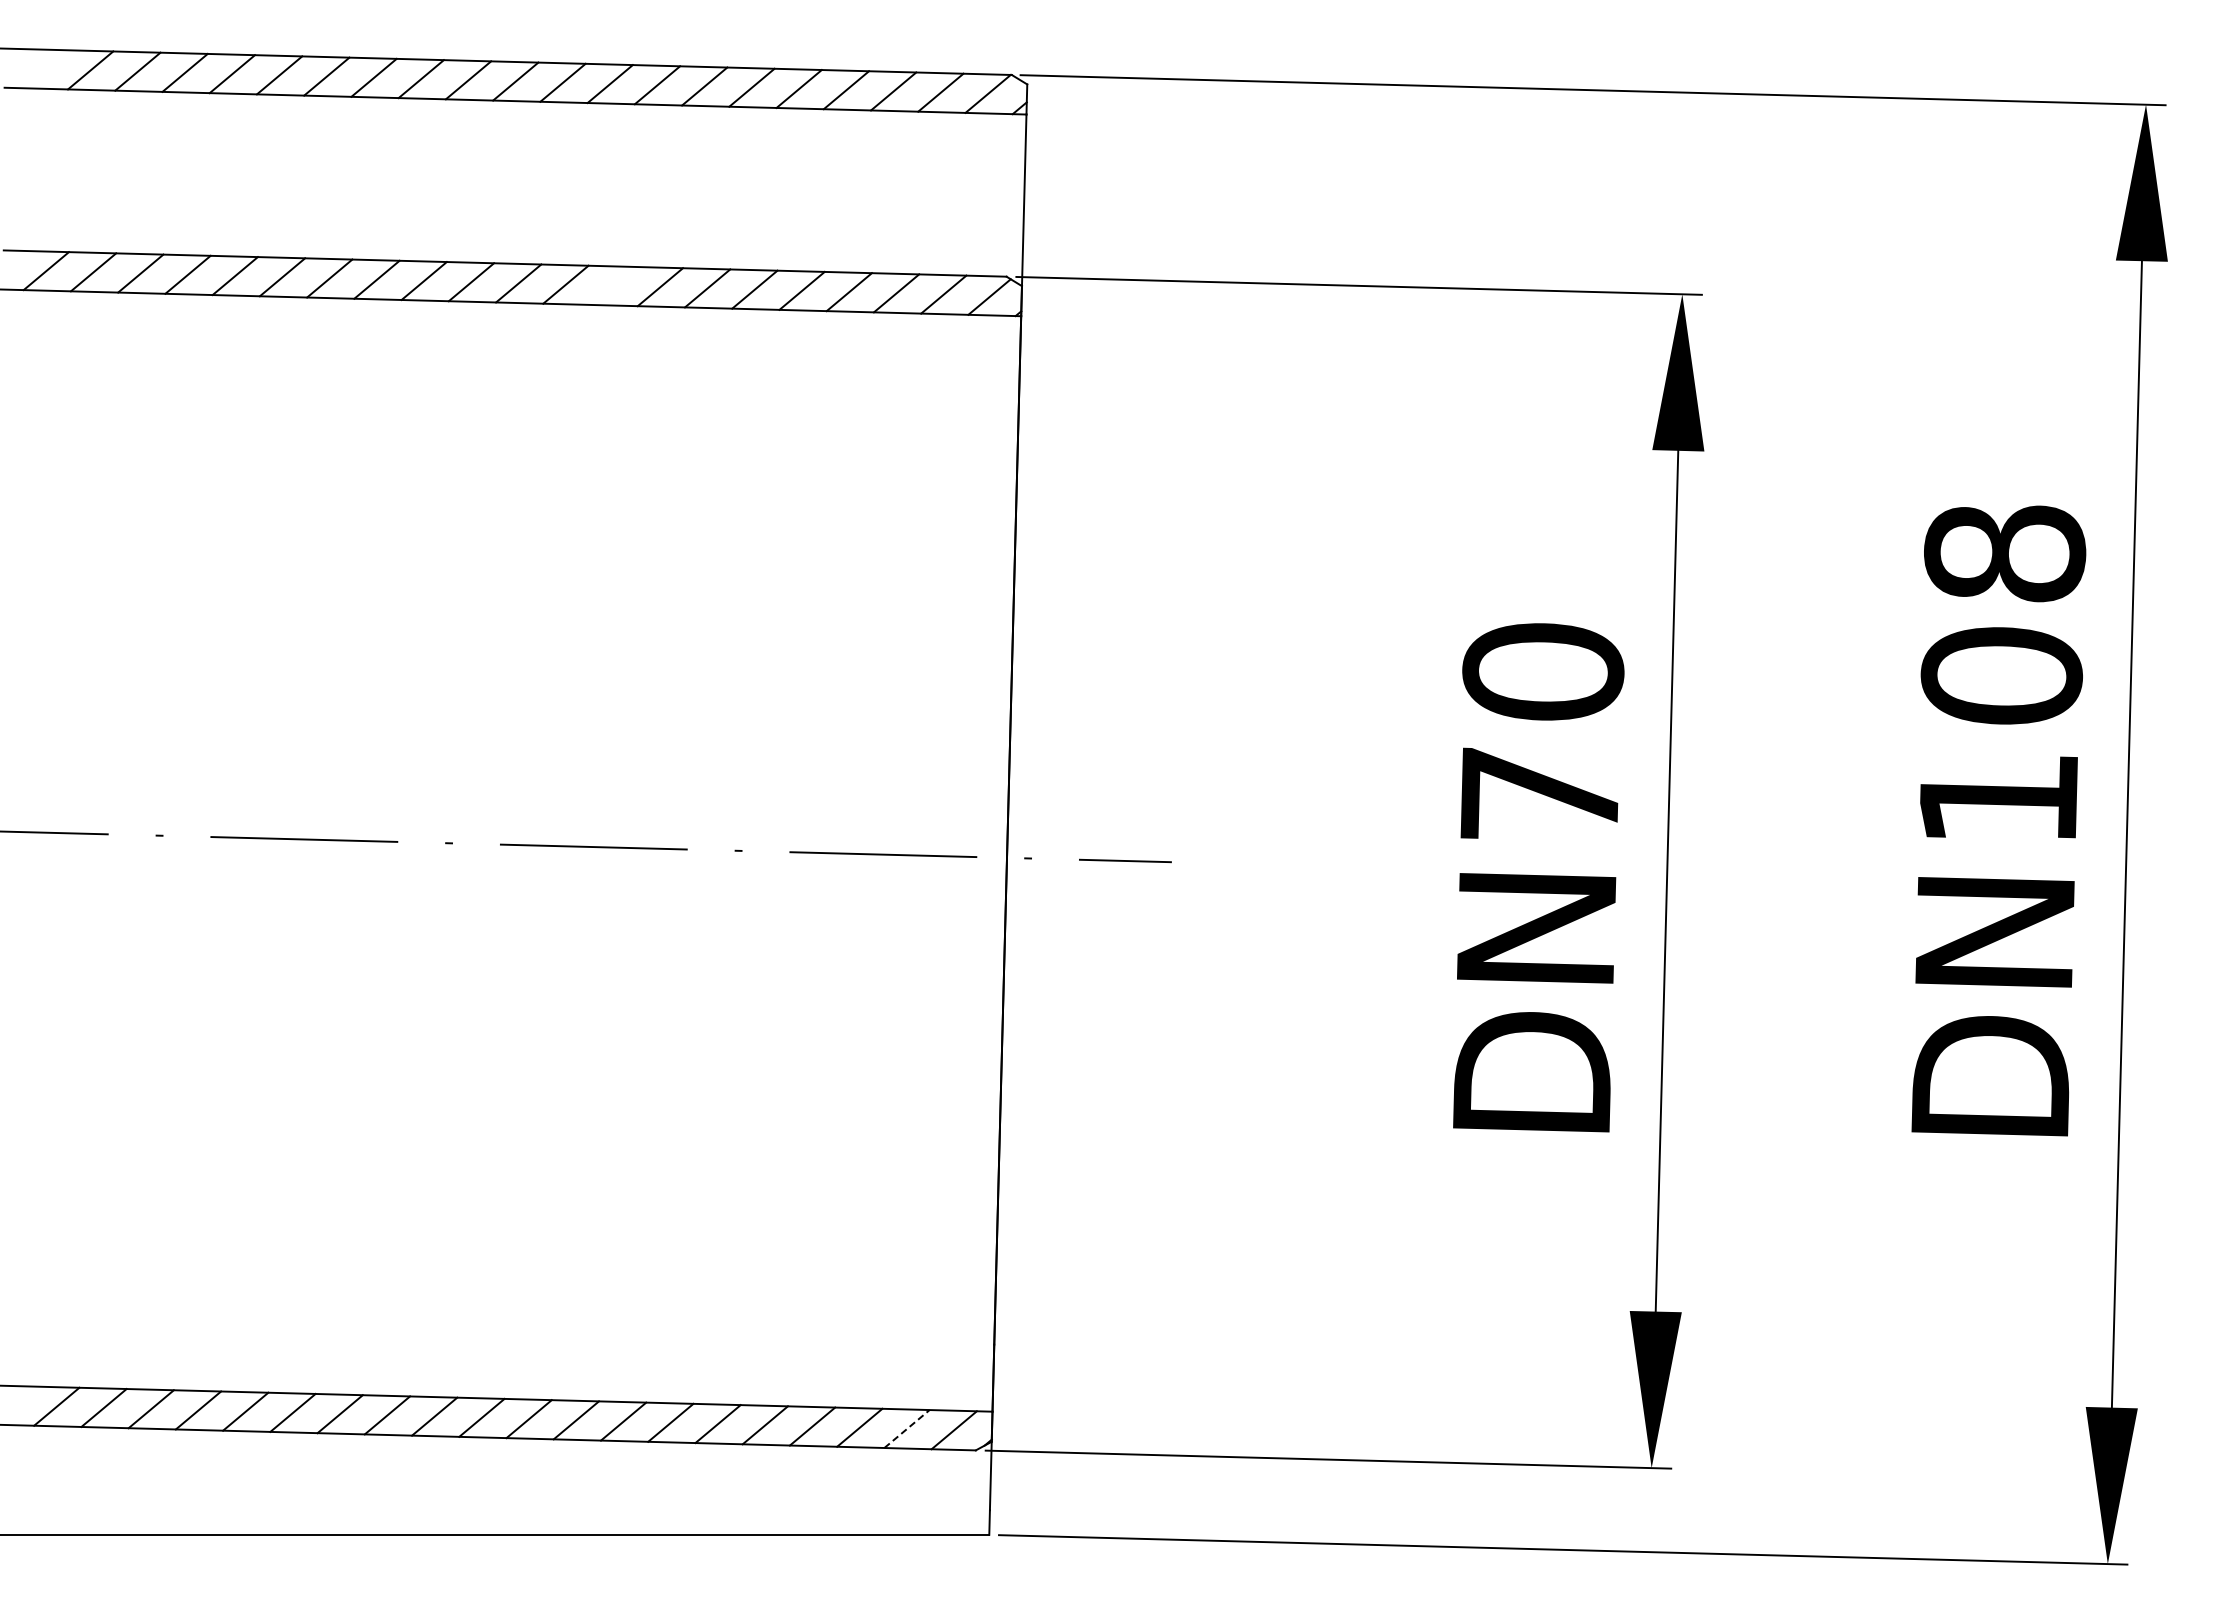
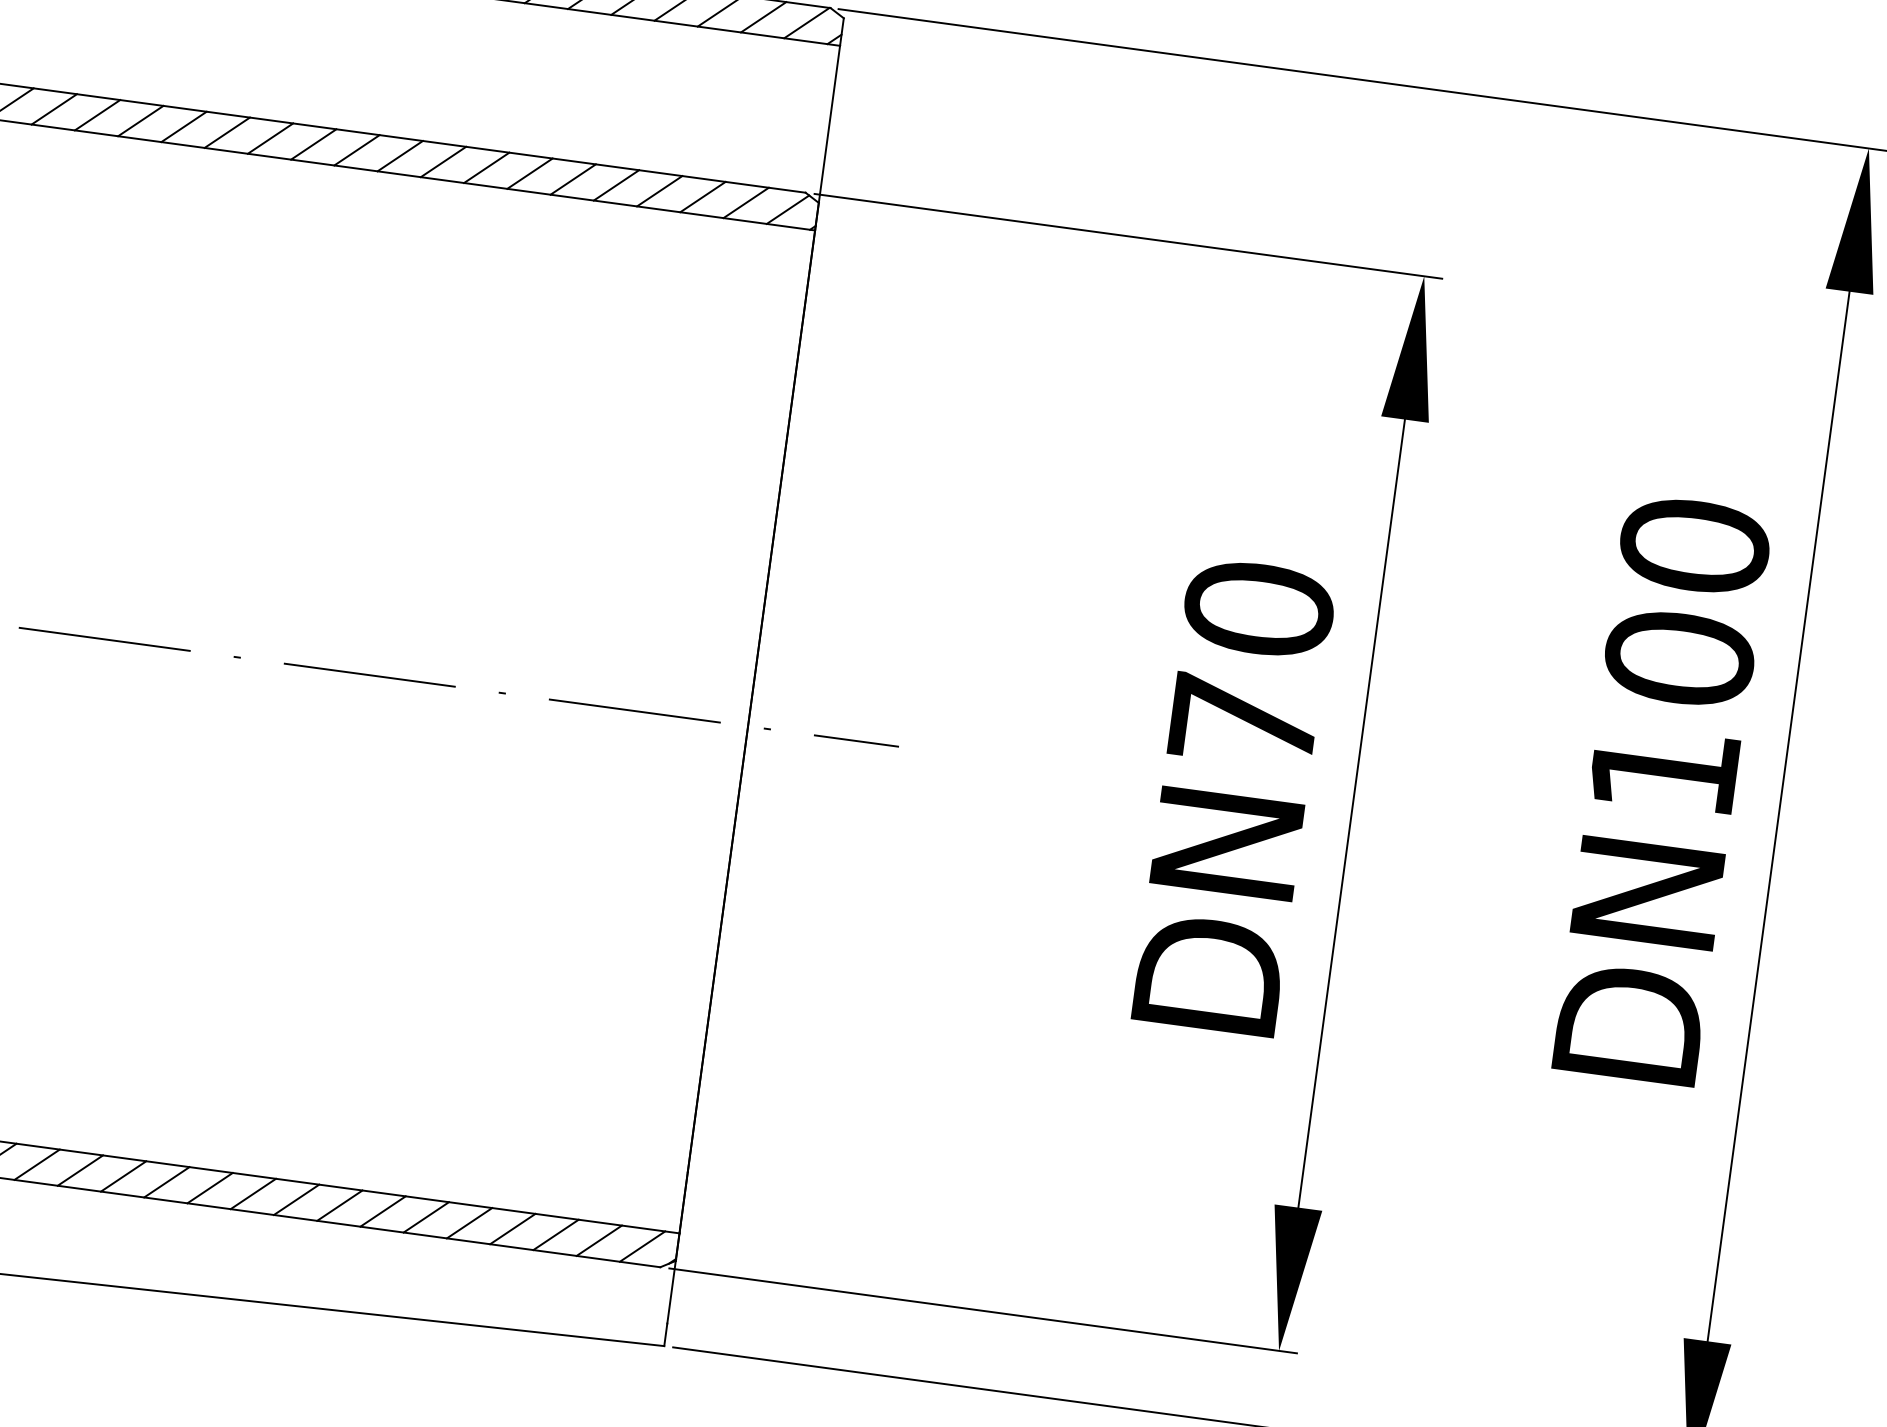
line: (612, 285) -> (442, 161), added
text: (2005, 553) -> (1695, 546), DN108 -> DN100
line: (907, 1429) -> (599, 1241), dashed -> solid

